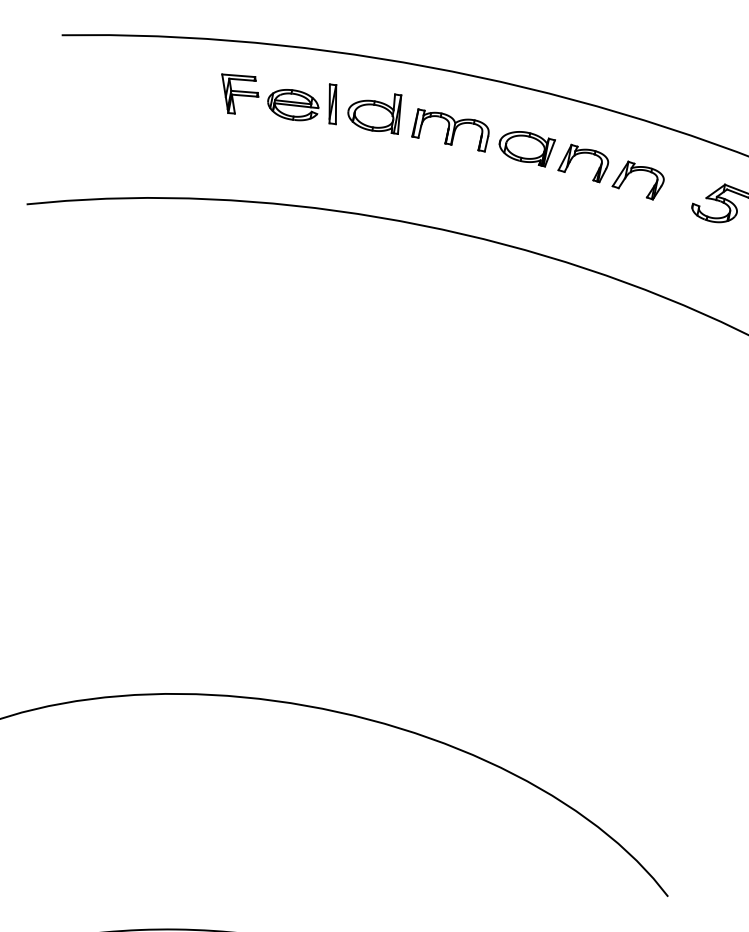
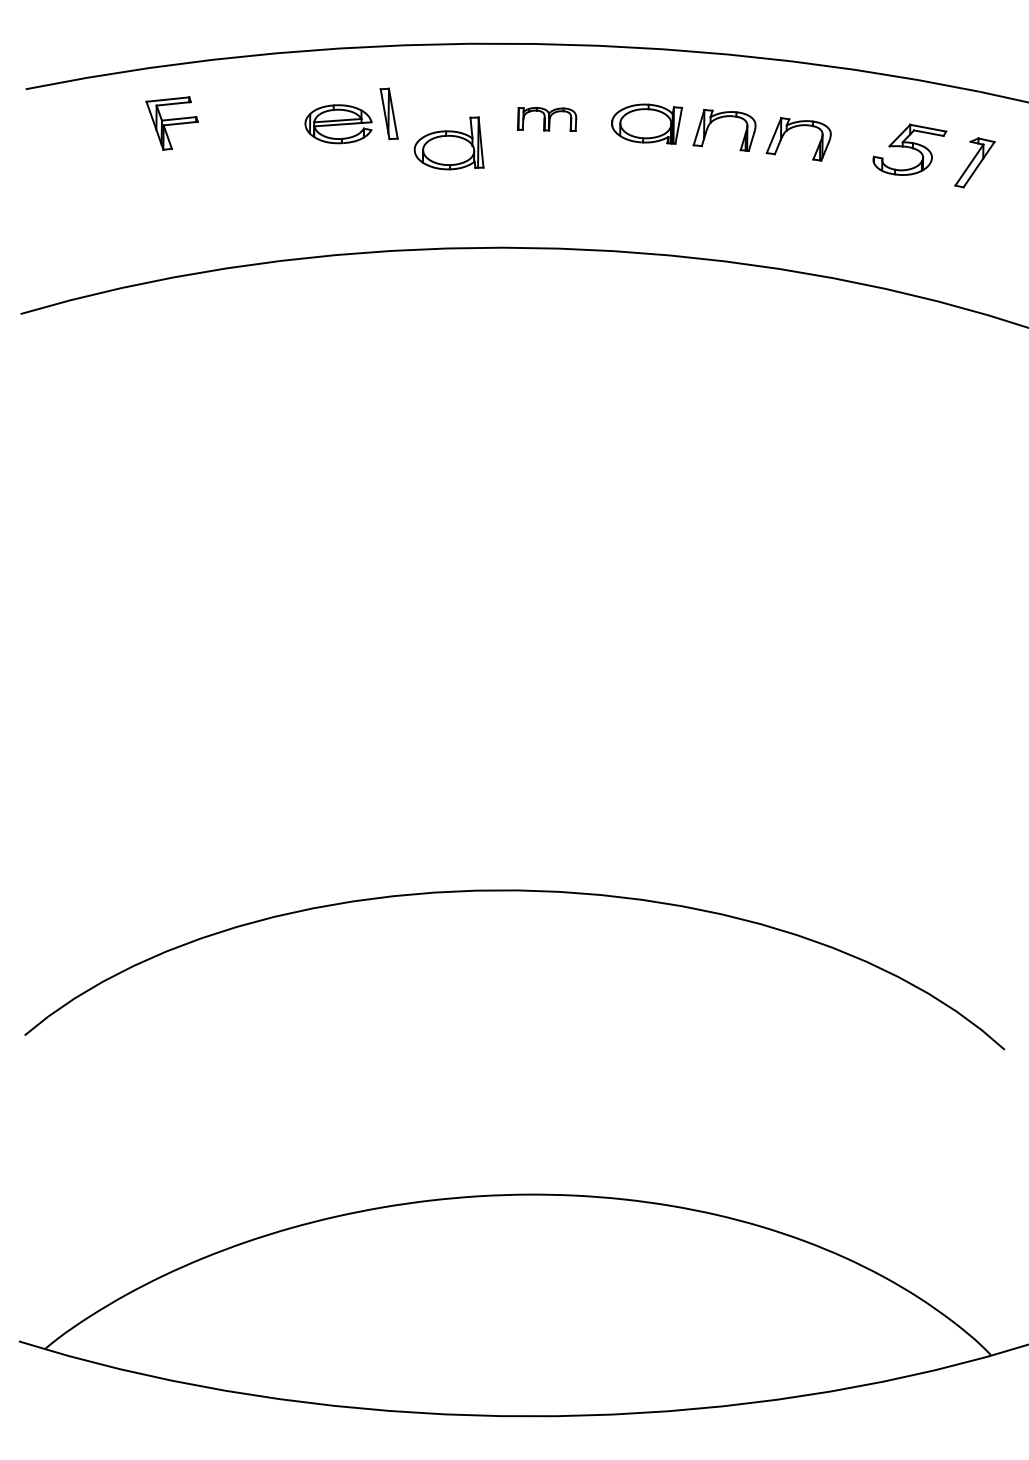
part: (238, 94) -> (171, 123), moved
part: (374, 110) -> (448, 143), moved
part: (450, 130) -> (546, 119), size x0.6

